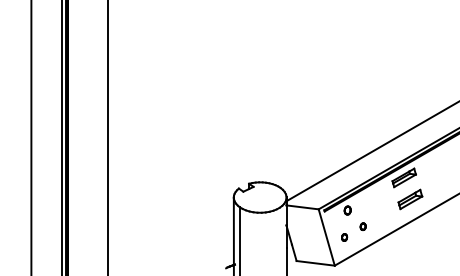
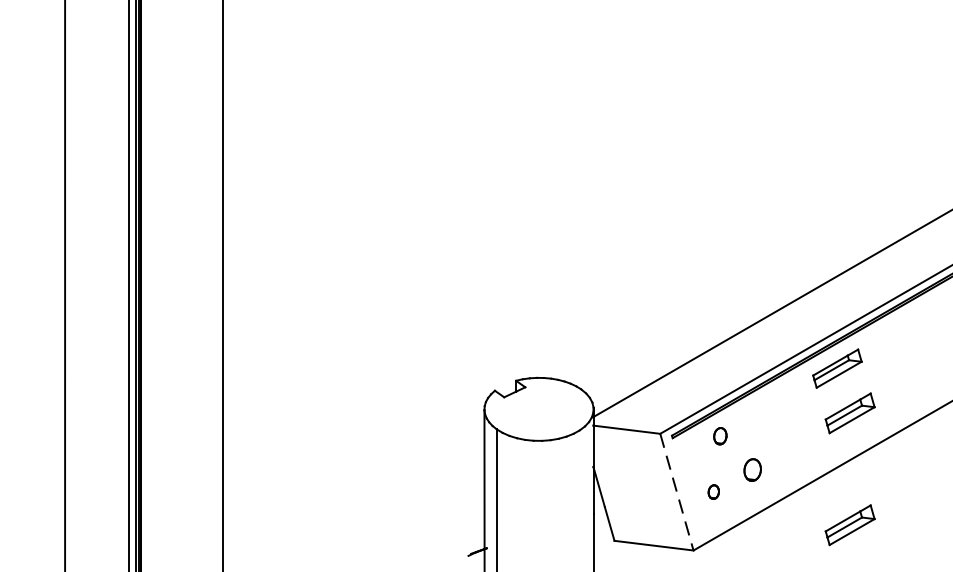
part: (362, 226) -> (750, 469), size x1.6
line: (326, 238) -> (676, 494), solid -> dashed
part: (410, 253) -> (850, 525), added

